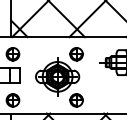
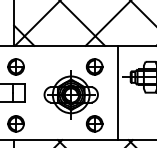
line: (95, 75) -> (118, 93), added

